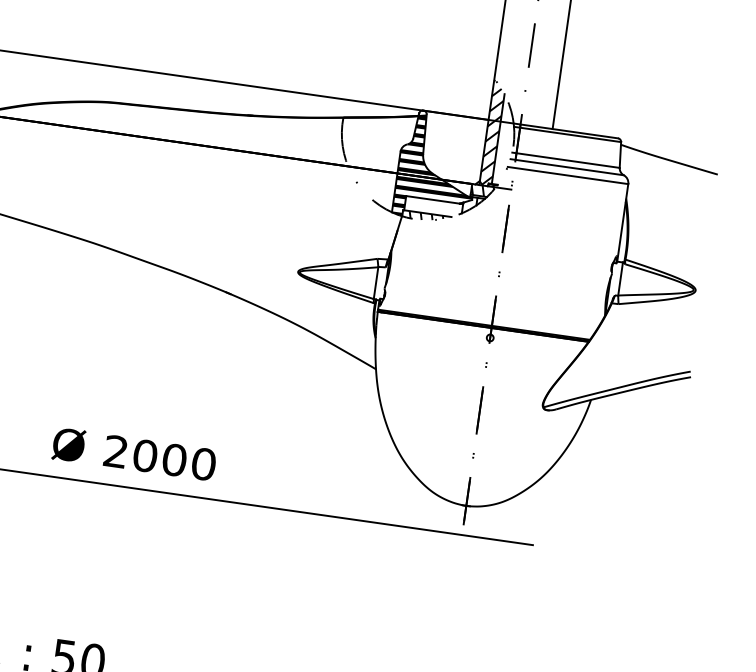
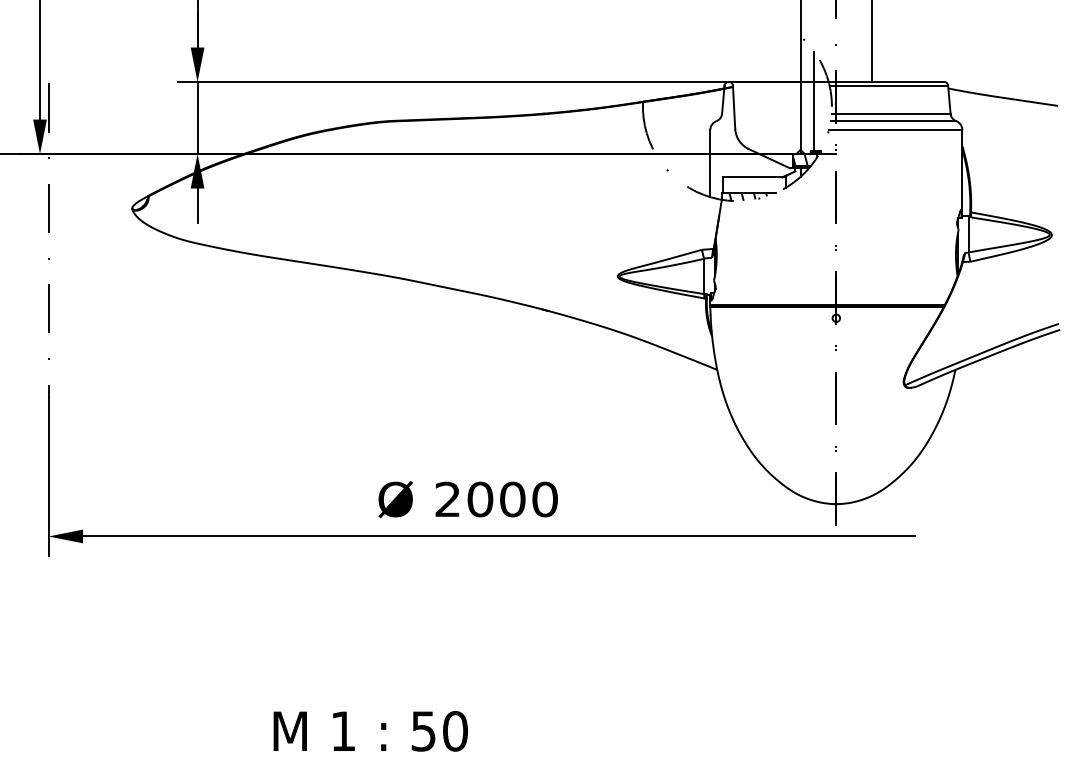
hatch: (492, 132) -> (807, 95), removed
hatch: (436, 169) -> (752, 143), removed

